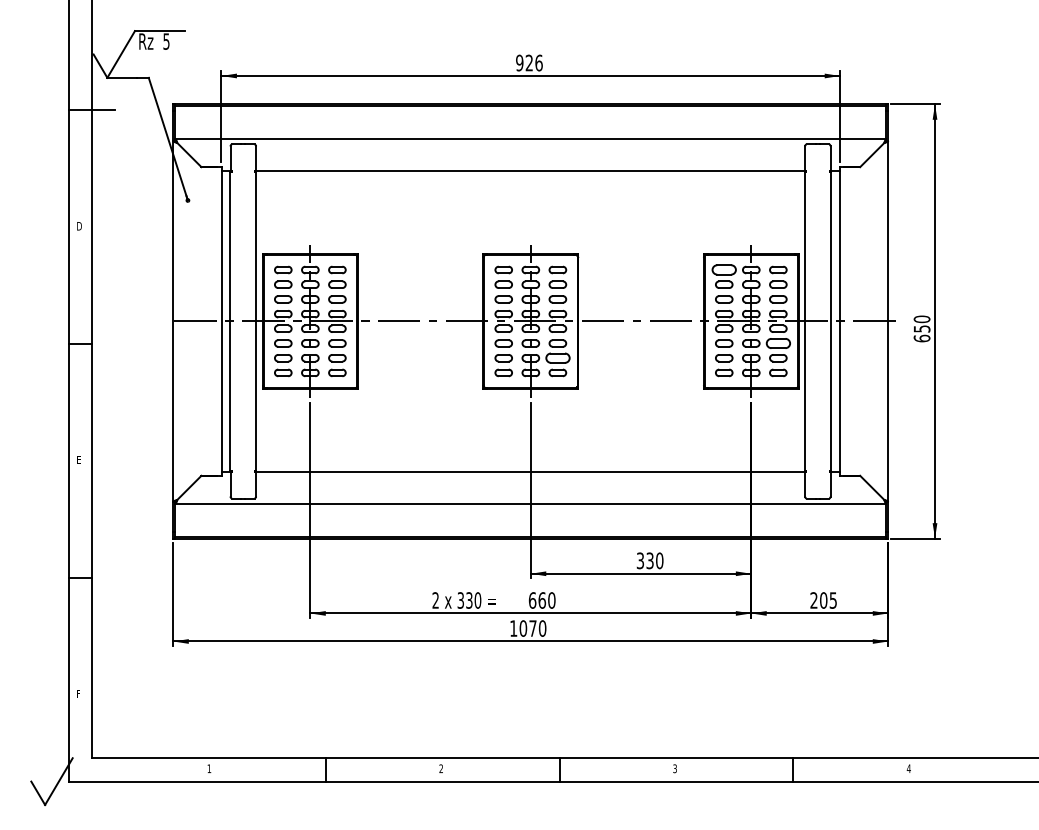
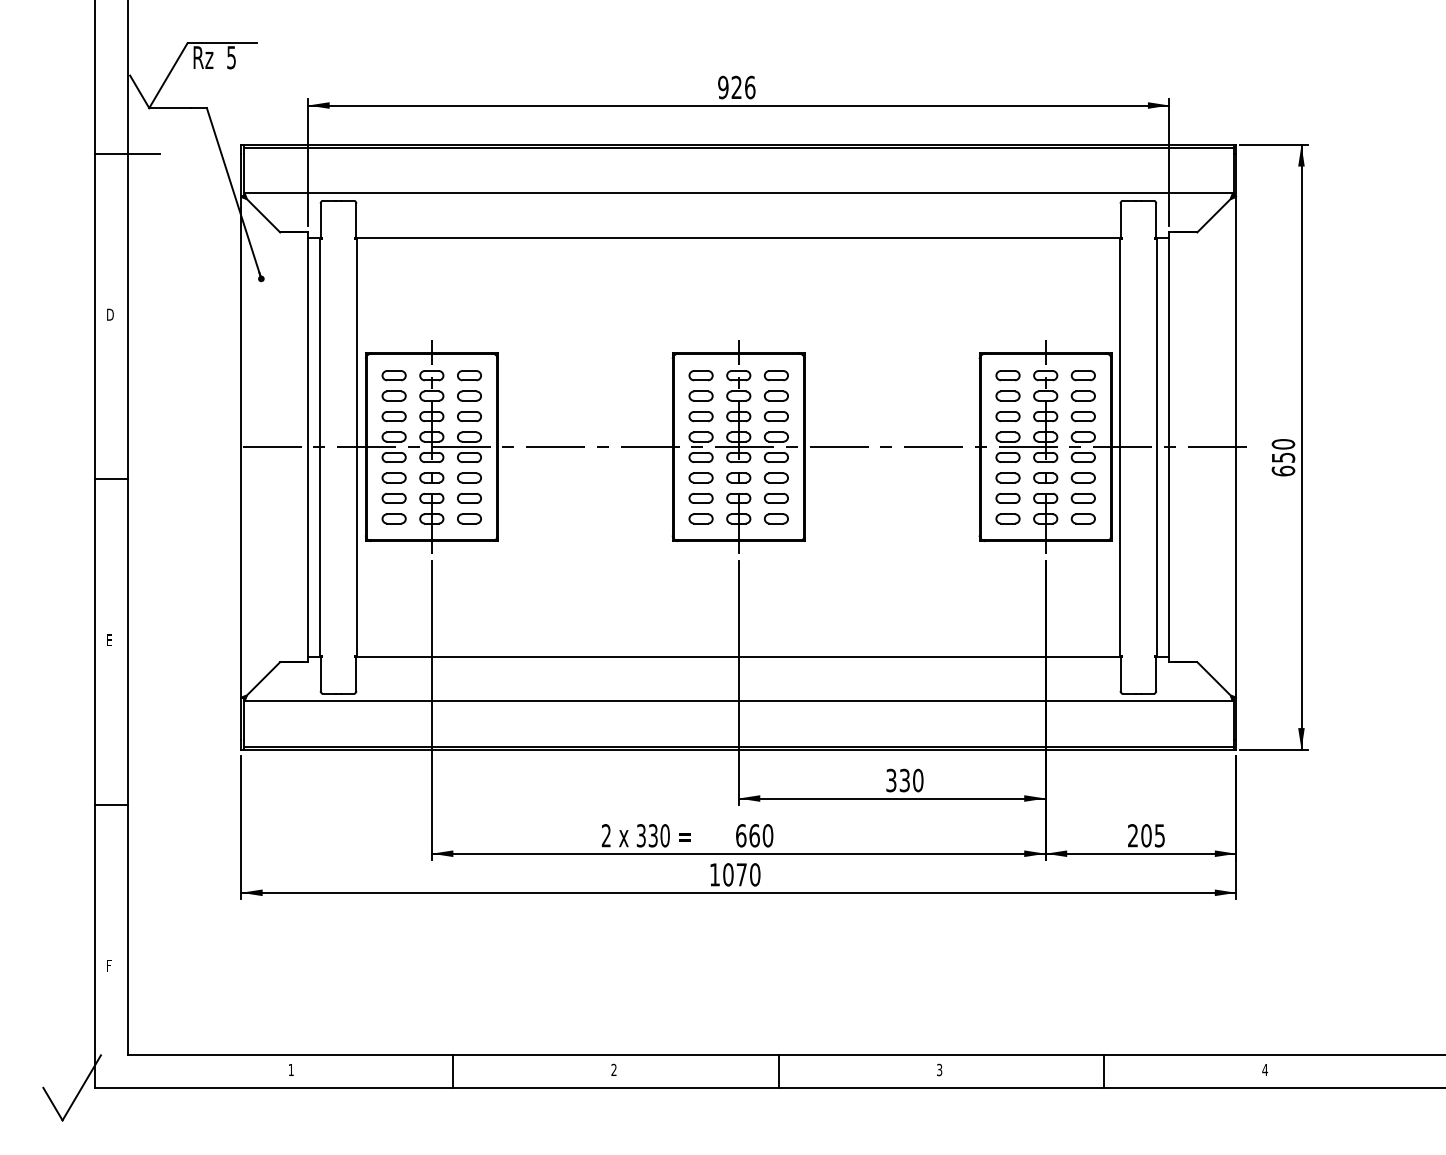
part: (723, 269) -> (1007, 375), size x0.71
part: (777, 343) -> (1082, 477), size x0.71
part: (557, 358) -> (775, 498), size x0.71

